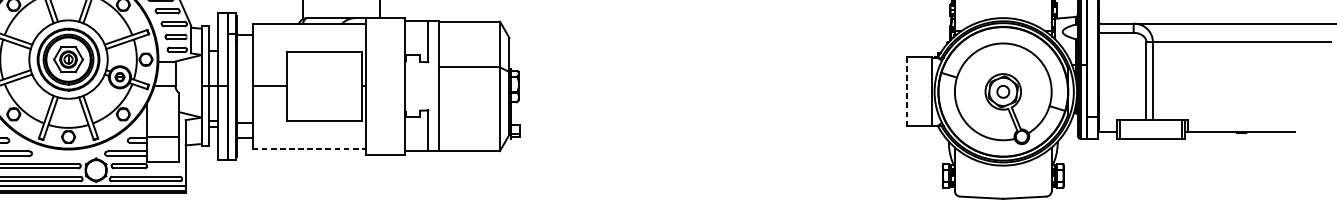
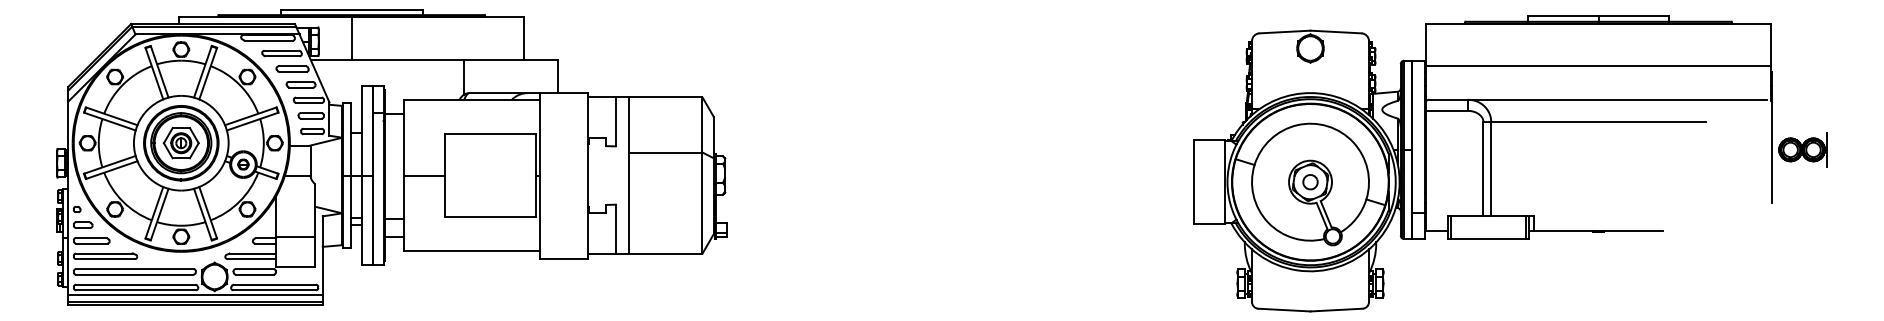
line: (907, 92) -> (1194, 182), dashed -> solid
line: (309, 149) -> (472, 251), dashed -> solid

